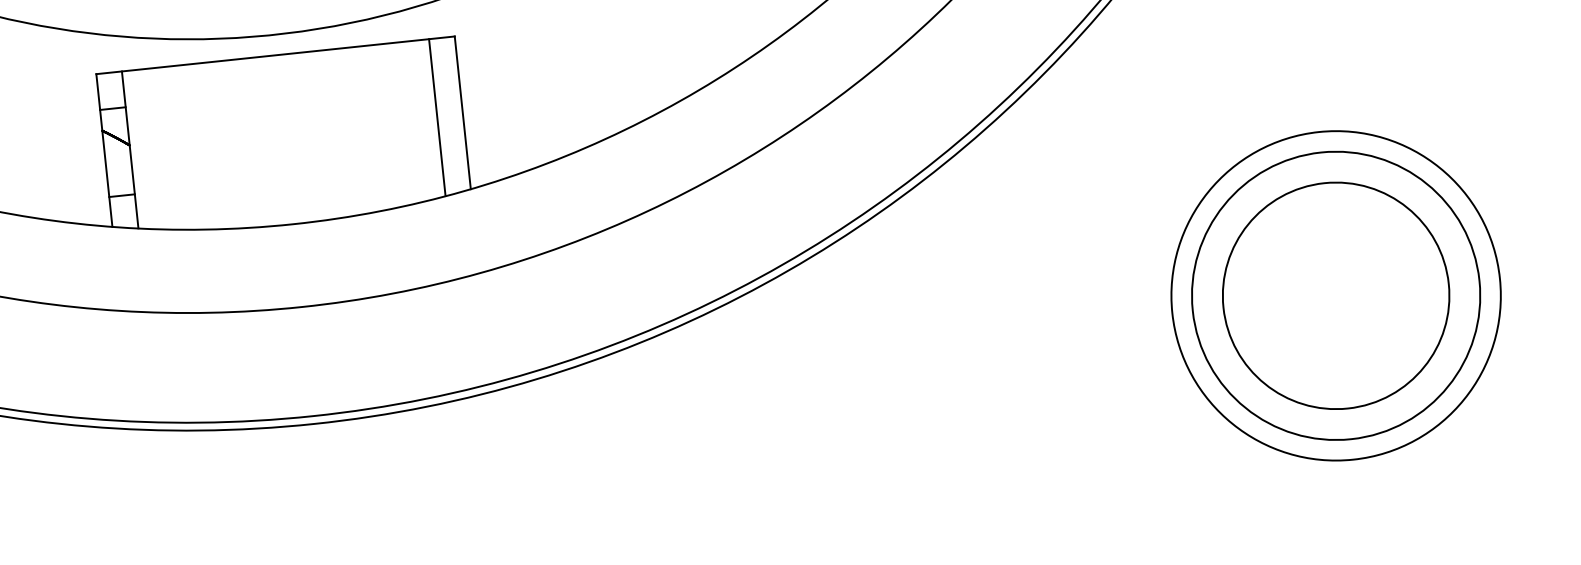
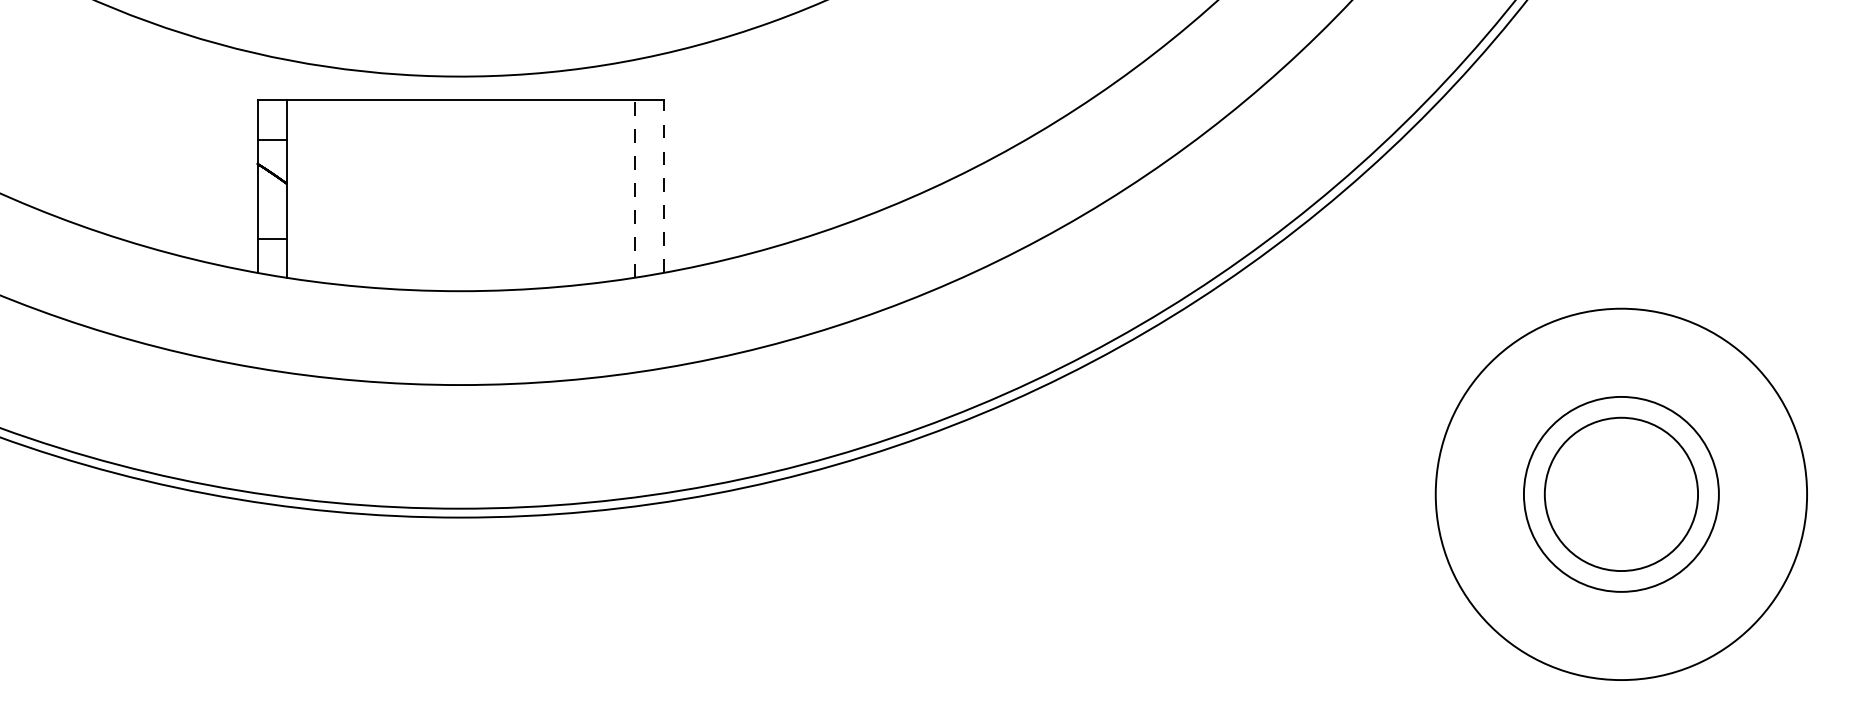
line: (462, 113) -> (663, 186), solid -> dashed
line: (437, 117) -> (634, 188), solid -> dashed
circle: (1335, 295) -> (1620, 493), size x0.6
circle: (1336, 295) -> (1621, 494), size x0.6

